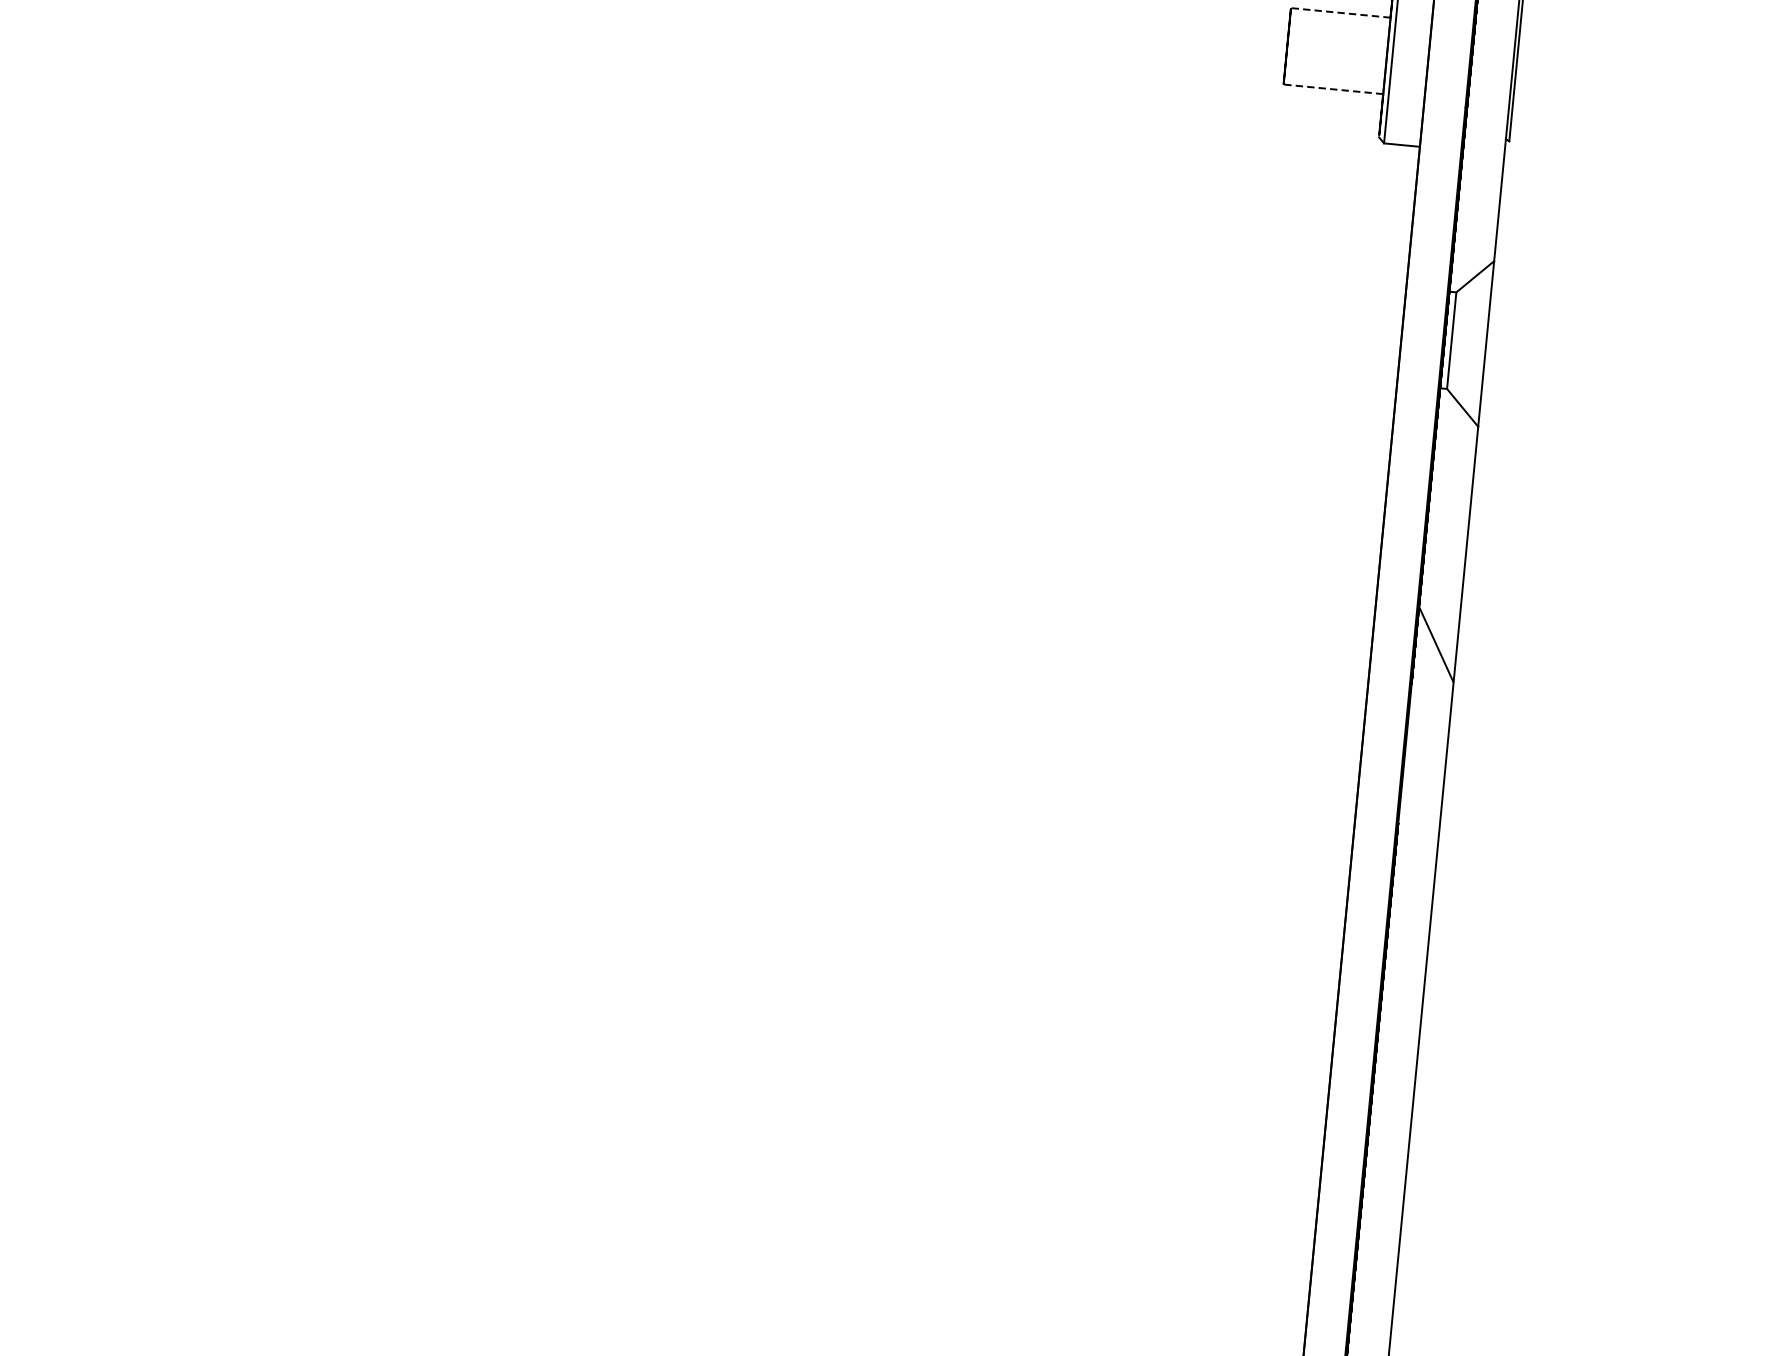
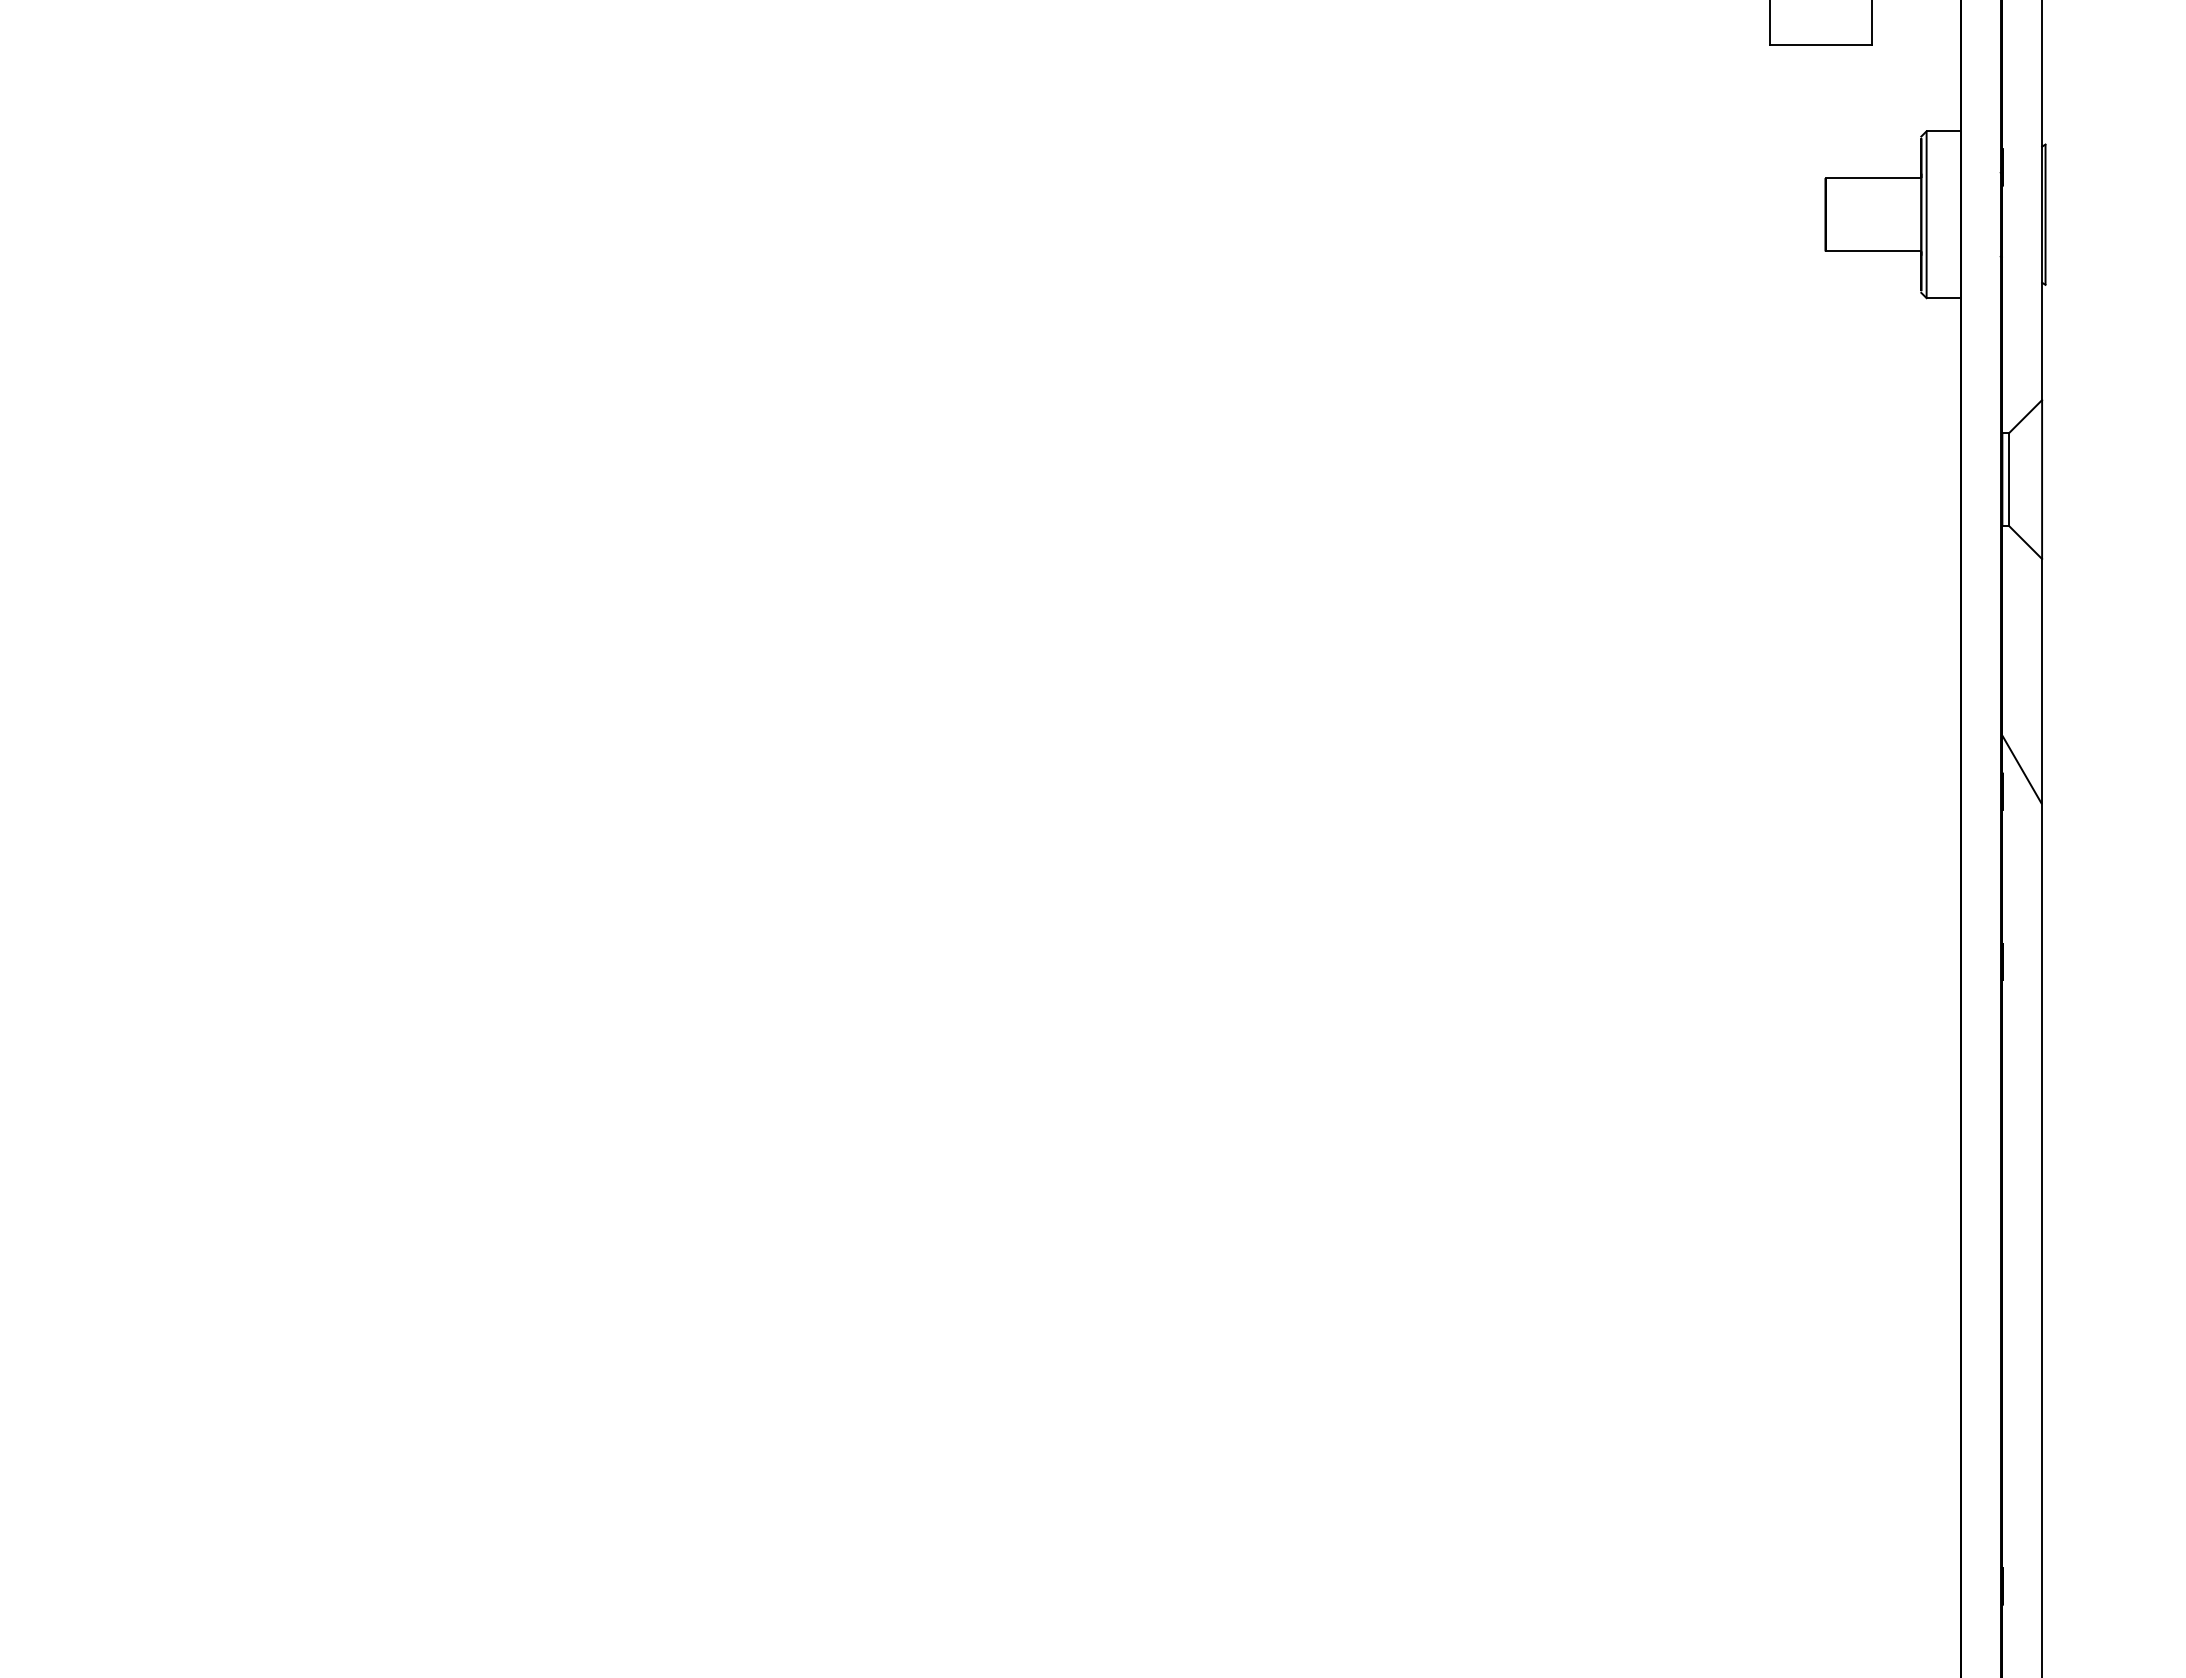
line: (1340, 13) -> (1873, 178), dashed -> solid
line: (1333, 89) -> (1873, 251), dashed -> solid

